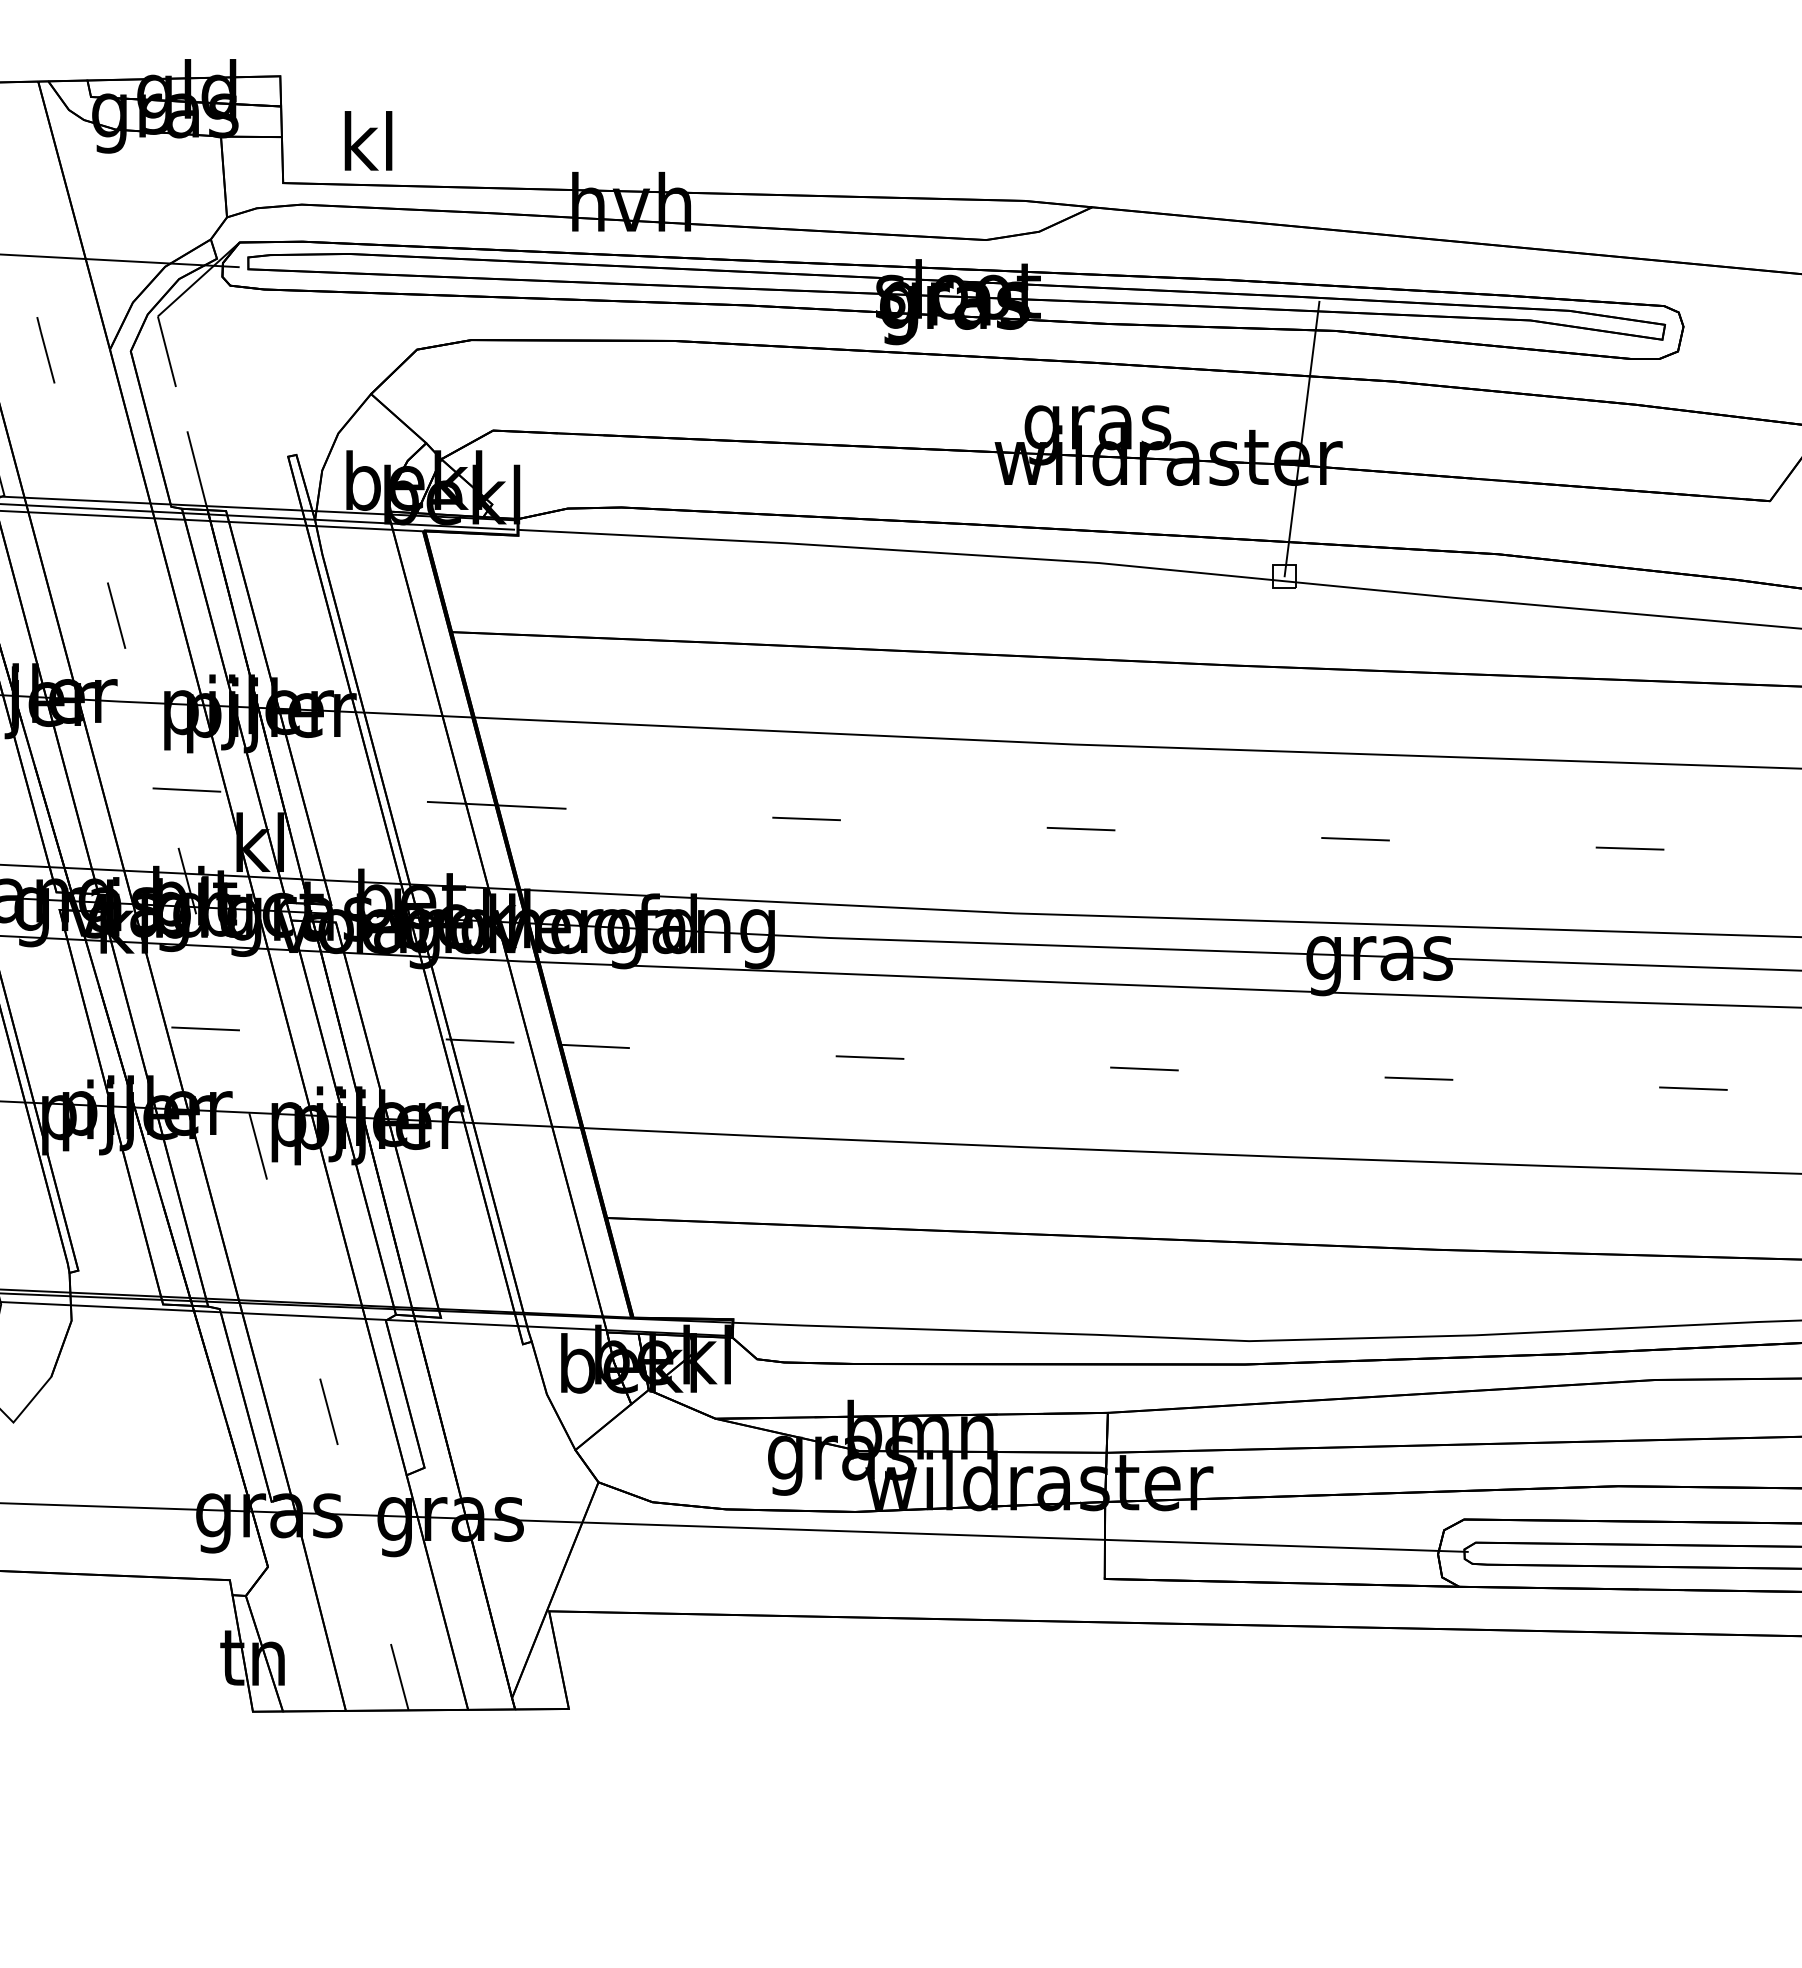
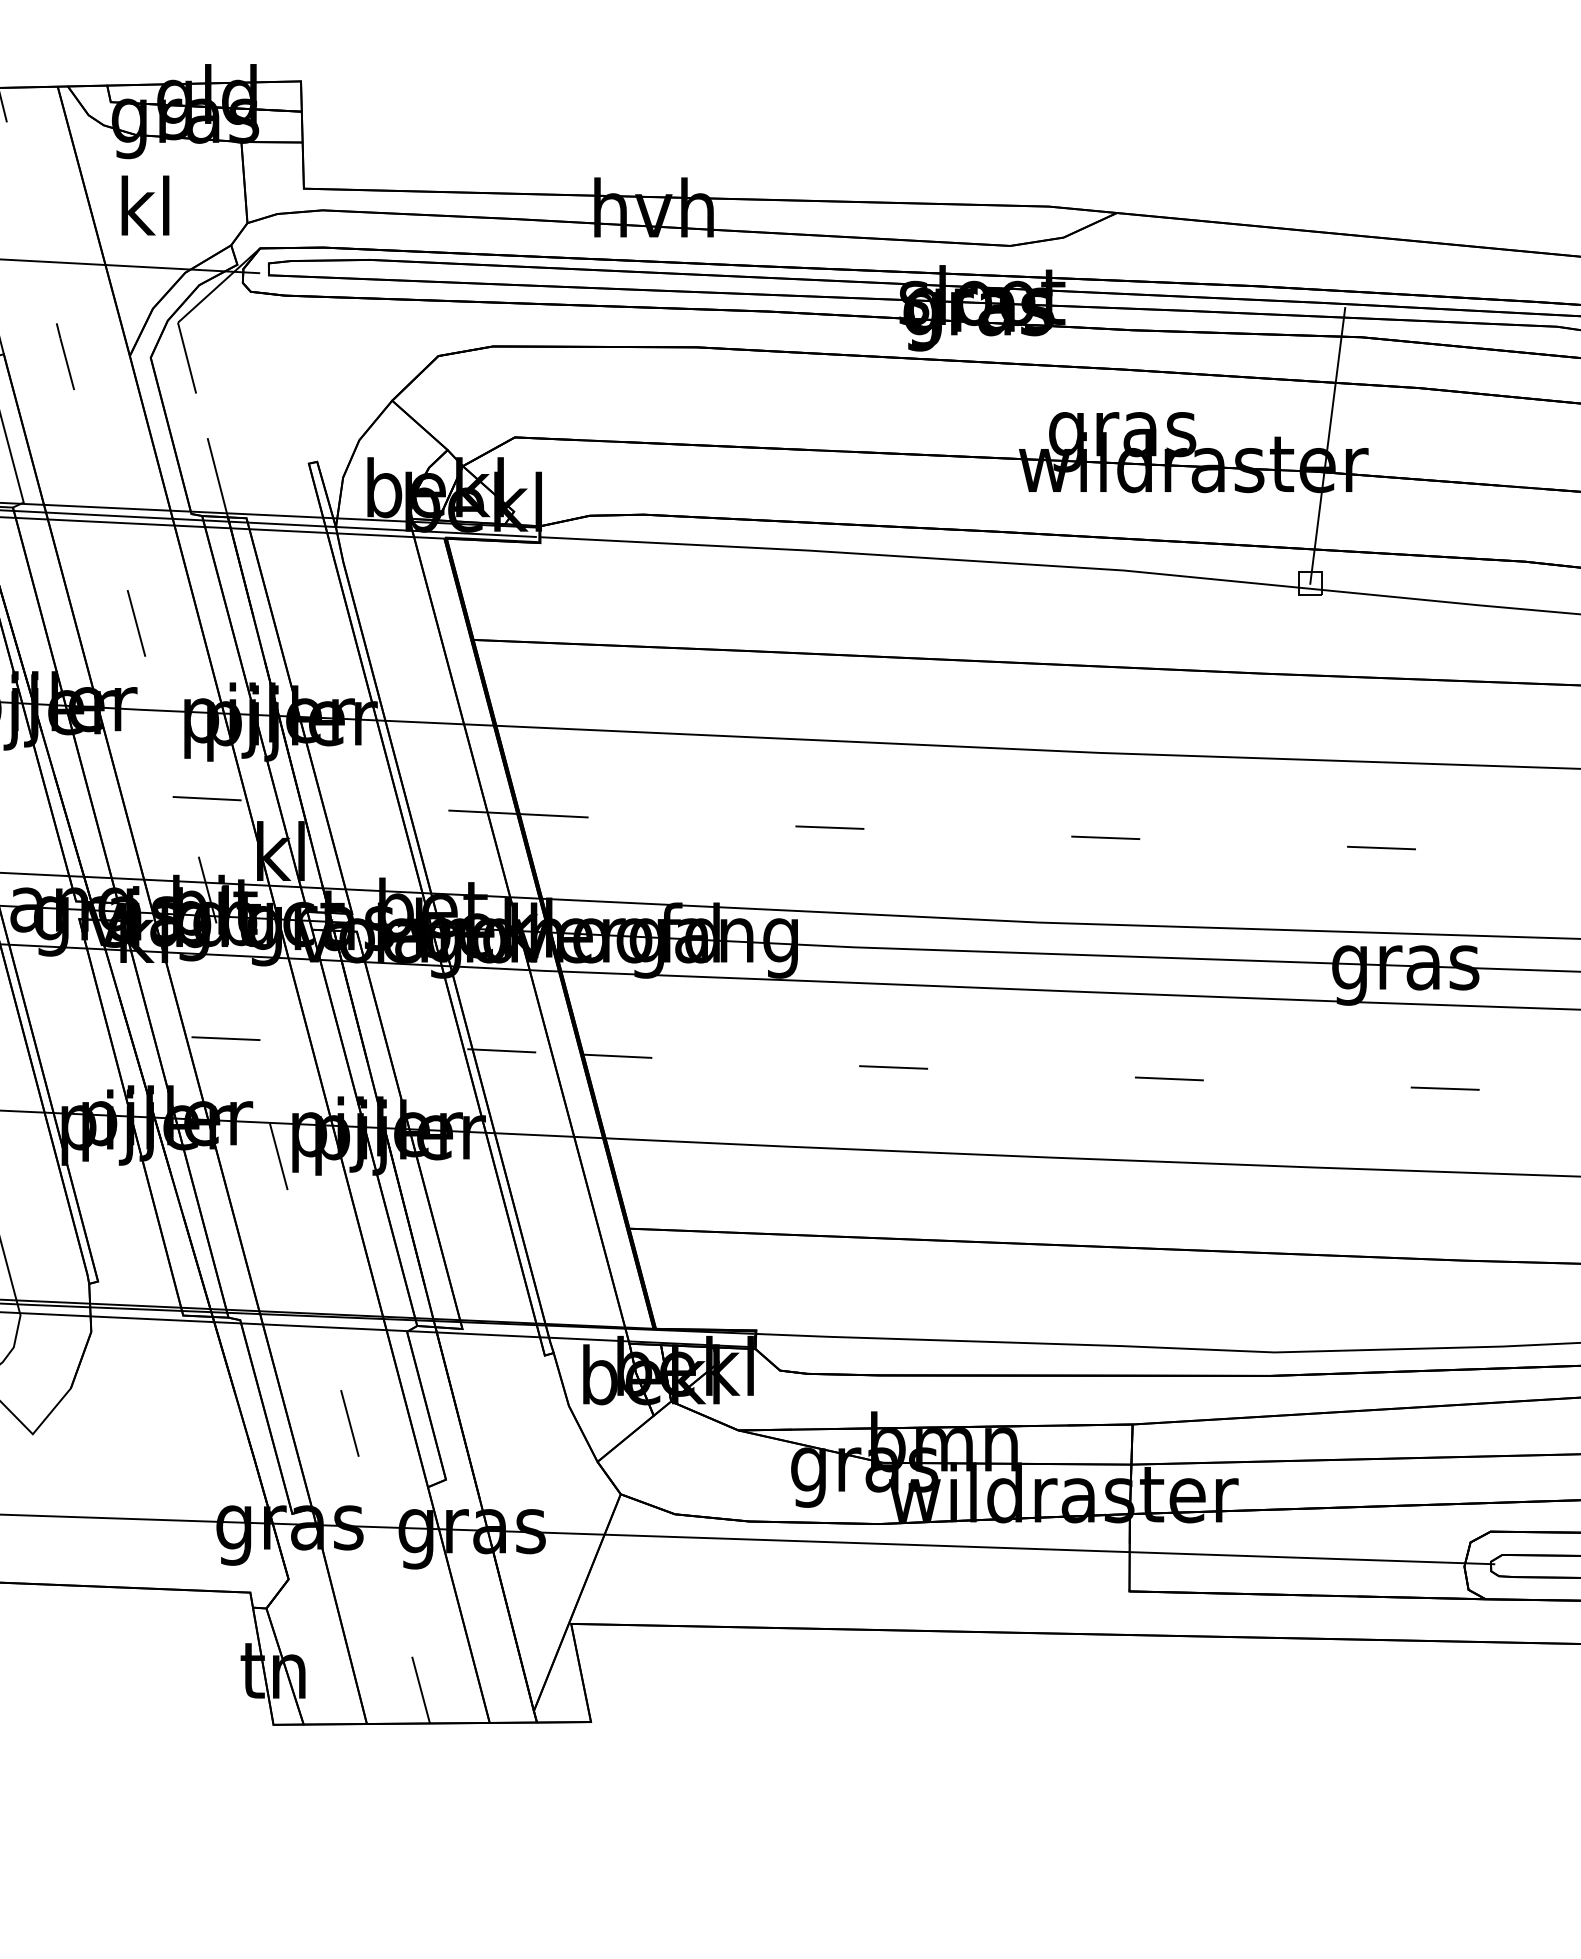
text: (368, 140) -> (145, 205), moved

